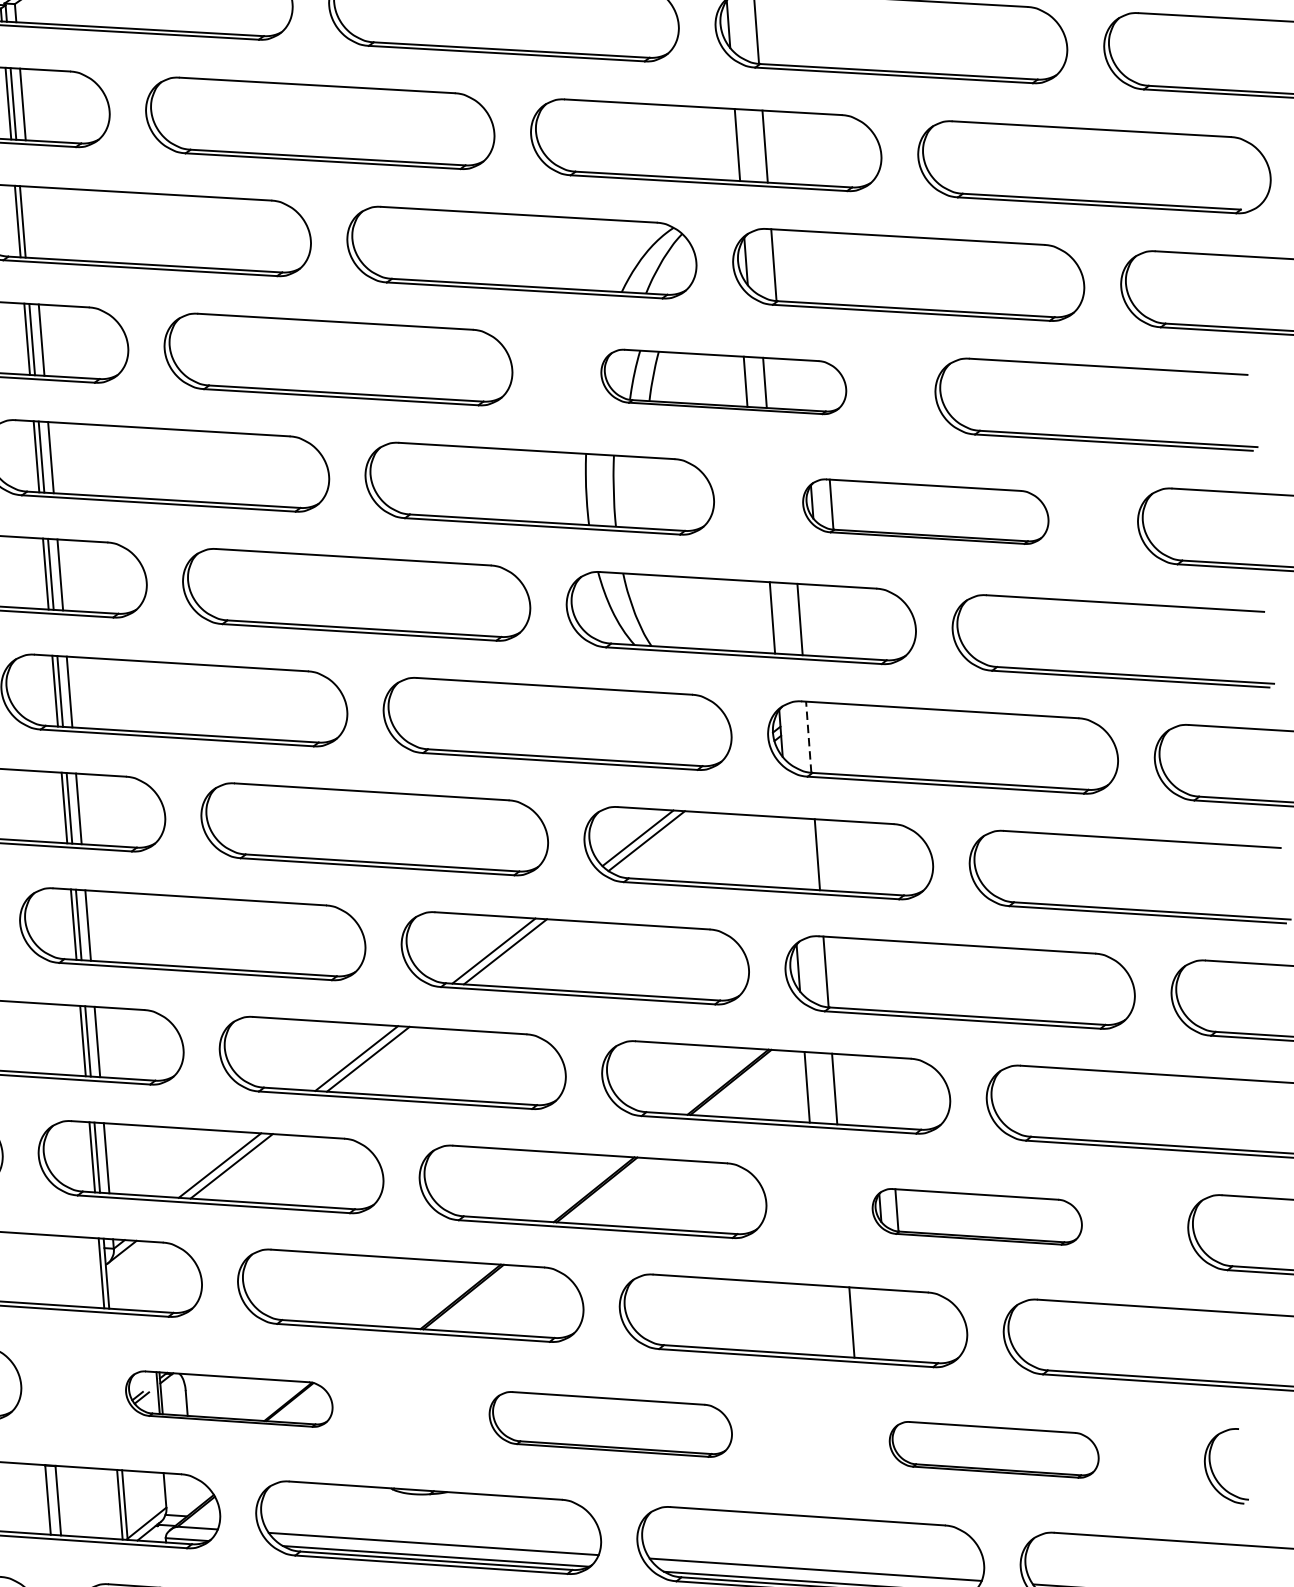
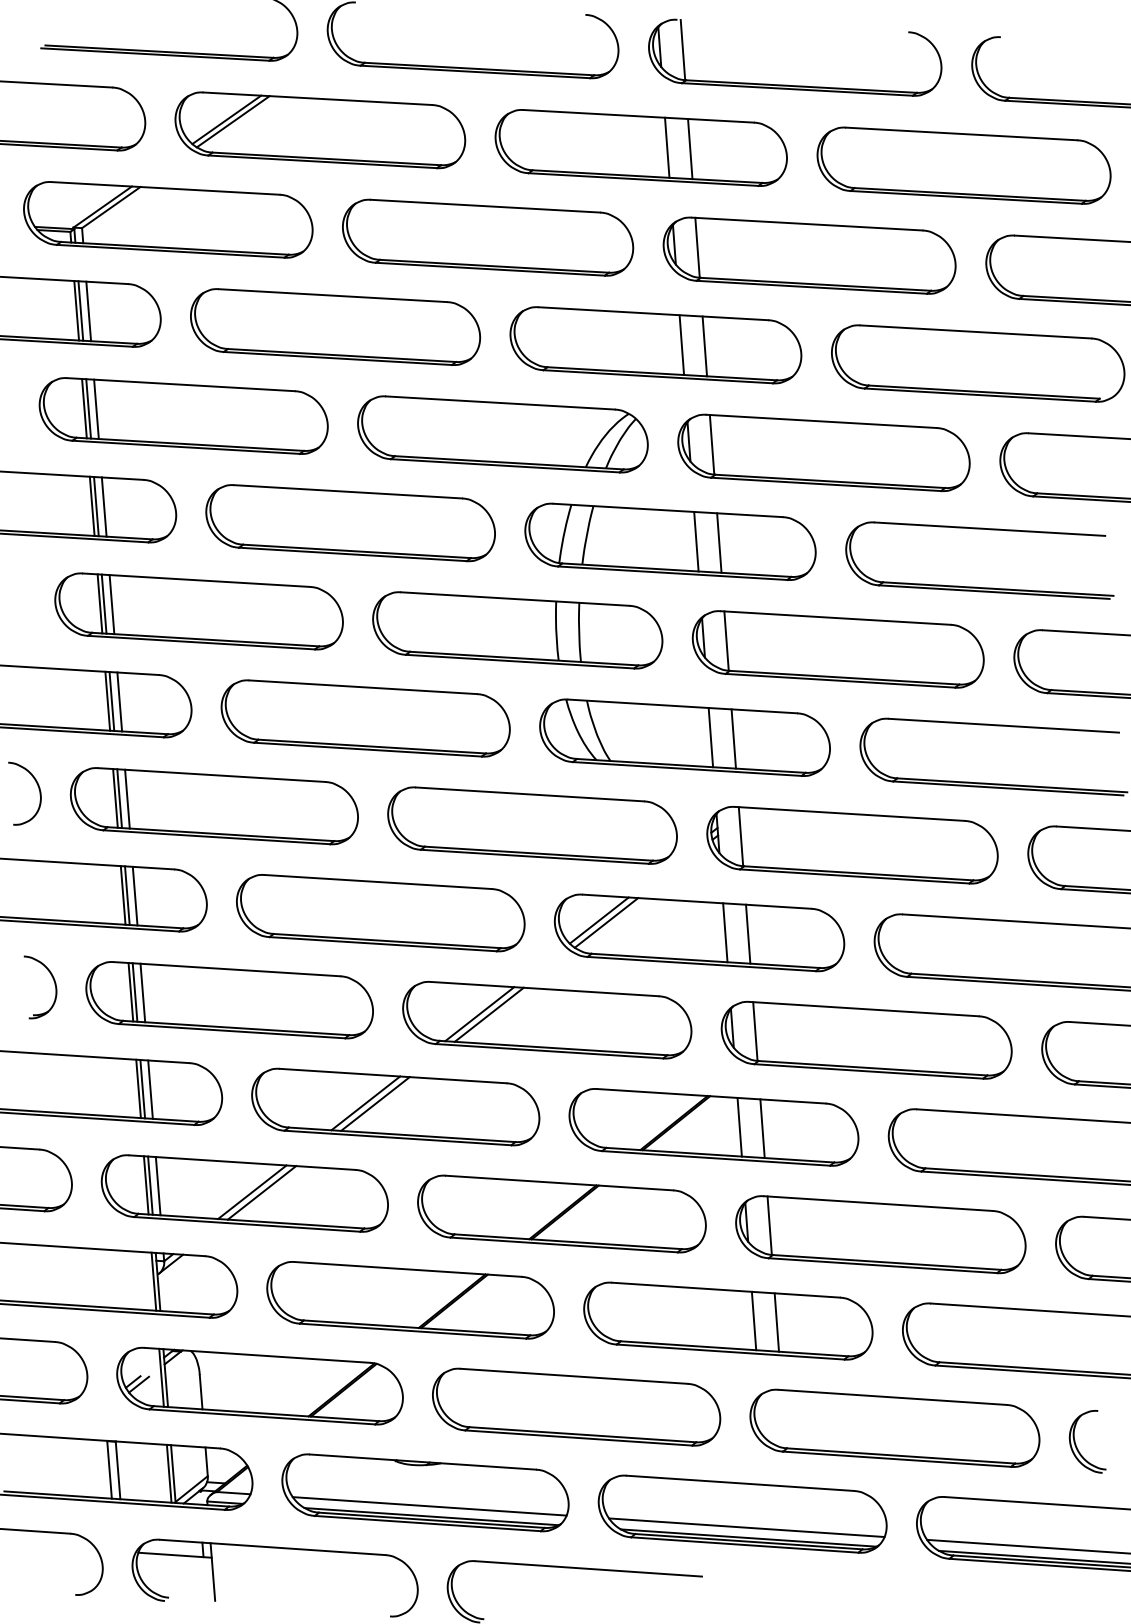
line: (32, 222) -> (96, 409), added
part: (723, 381) -> (670, 541), size x1.43
part: (924, 511) -> (837, 649), size x1.43
line: (808, 737) -> (740, 836), dashed -> solid
line: (790, 852) -> (725, 932), added
part: (976, 1216) -> (880, 1234), size x1.67
line: (823, 1320) -> (753, 1320), added
part: (228, 1398) -> (259, 1385), size x1.67
part: (610, 1423) -> (576, 1406), size x1.43
part: (993, 1449) -> (894, 1427), size x1.67

